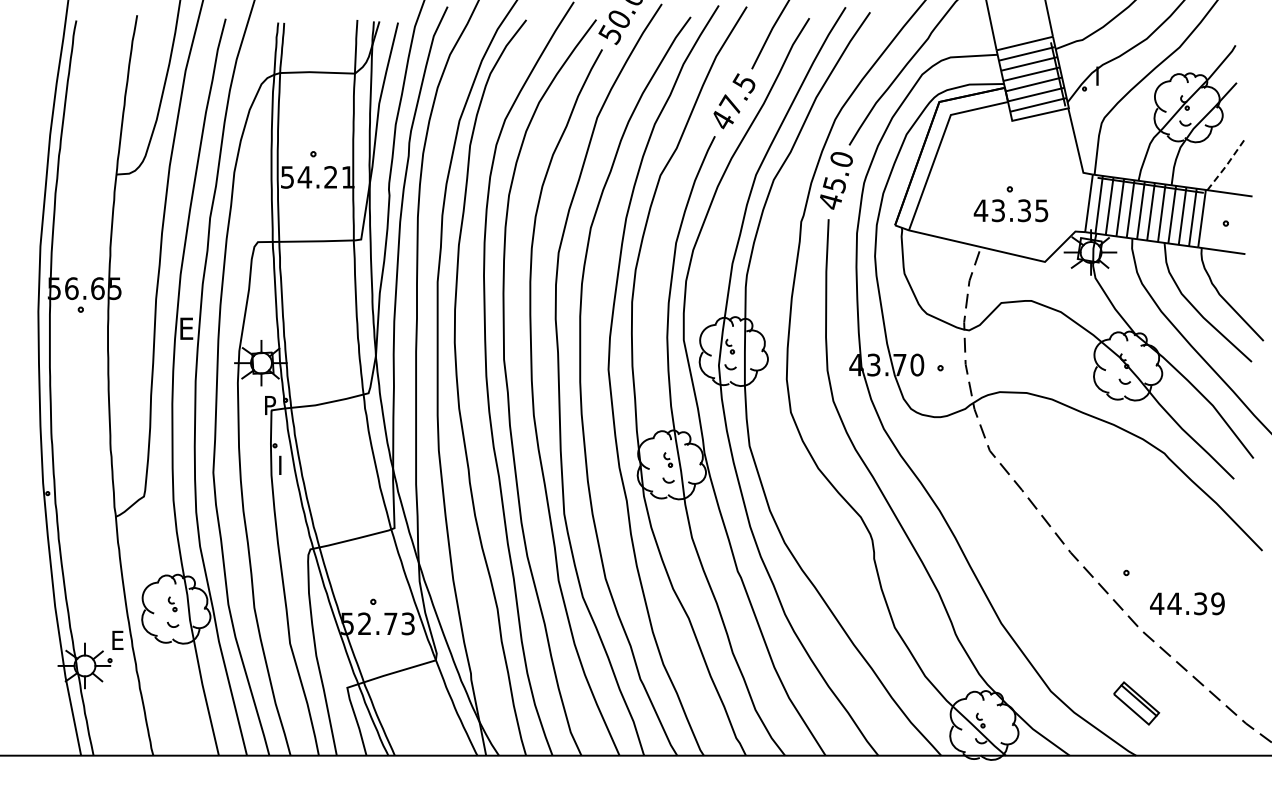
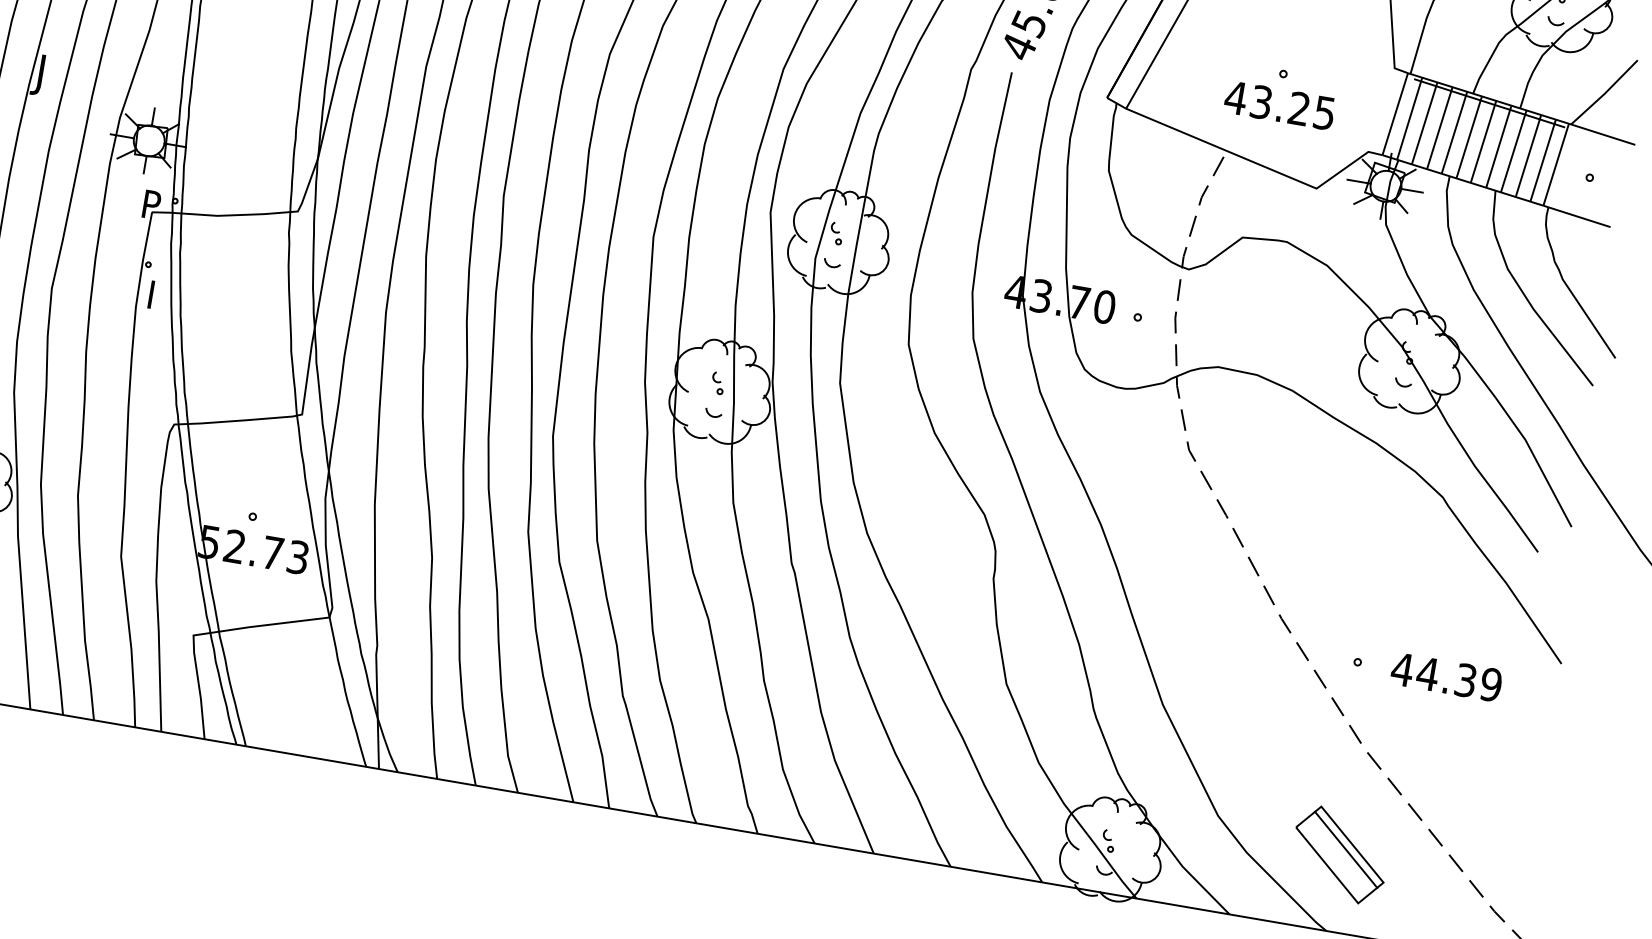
line: (1226, 165) -> (1605, 93), dashed -> solid
text: (1023, 210) -> (1297, 108), 43.35 -> 43.25
text: (184, 331) -> (44, 75), E -> J
text: (1187, 603) -> (1446, 676), moved
part: (1136, 703) -> (1339, 854), size x1.43

